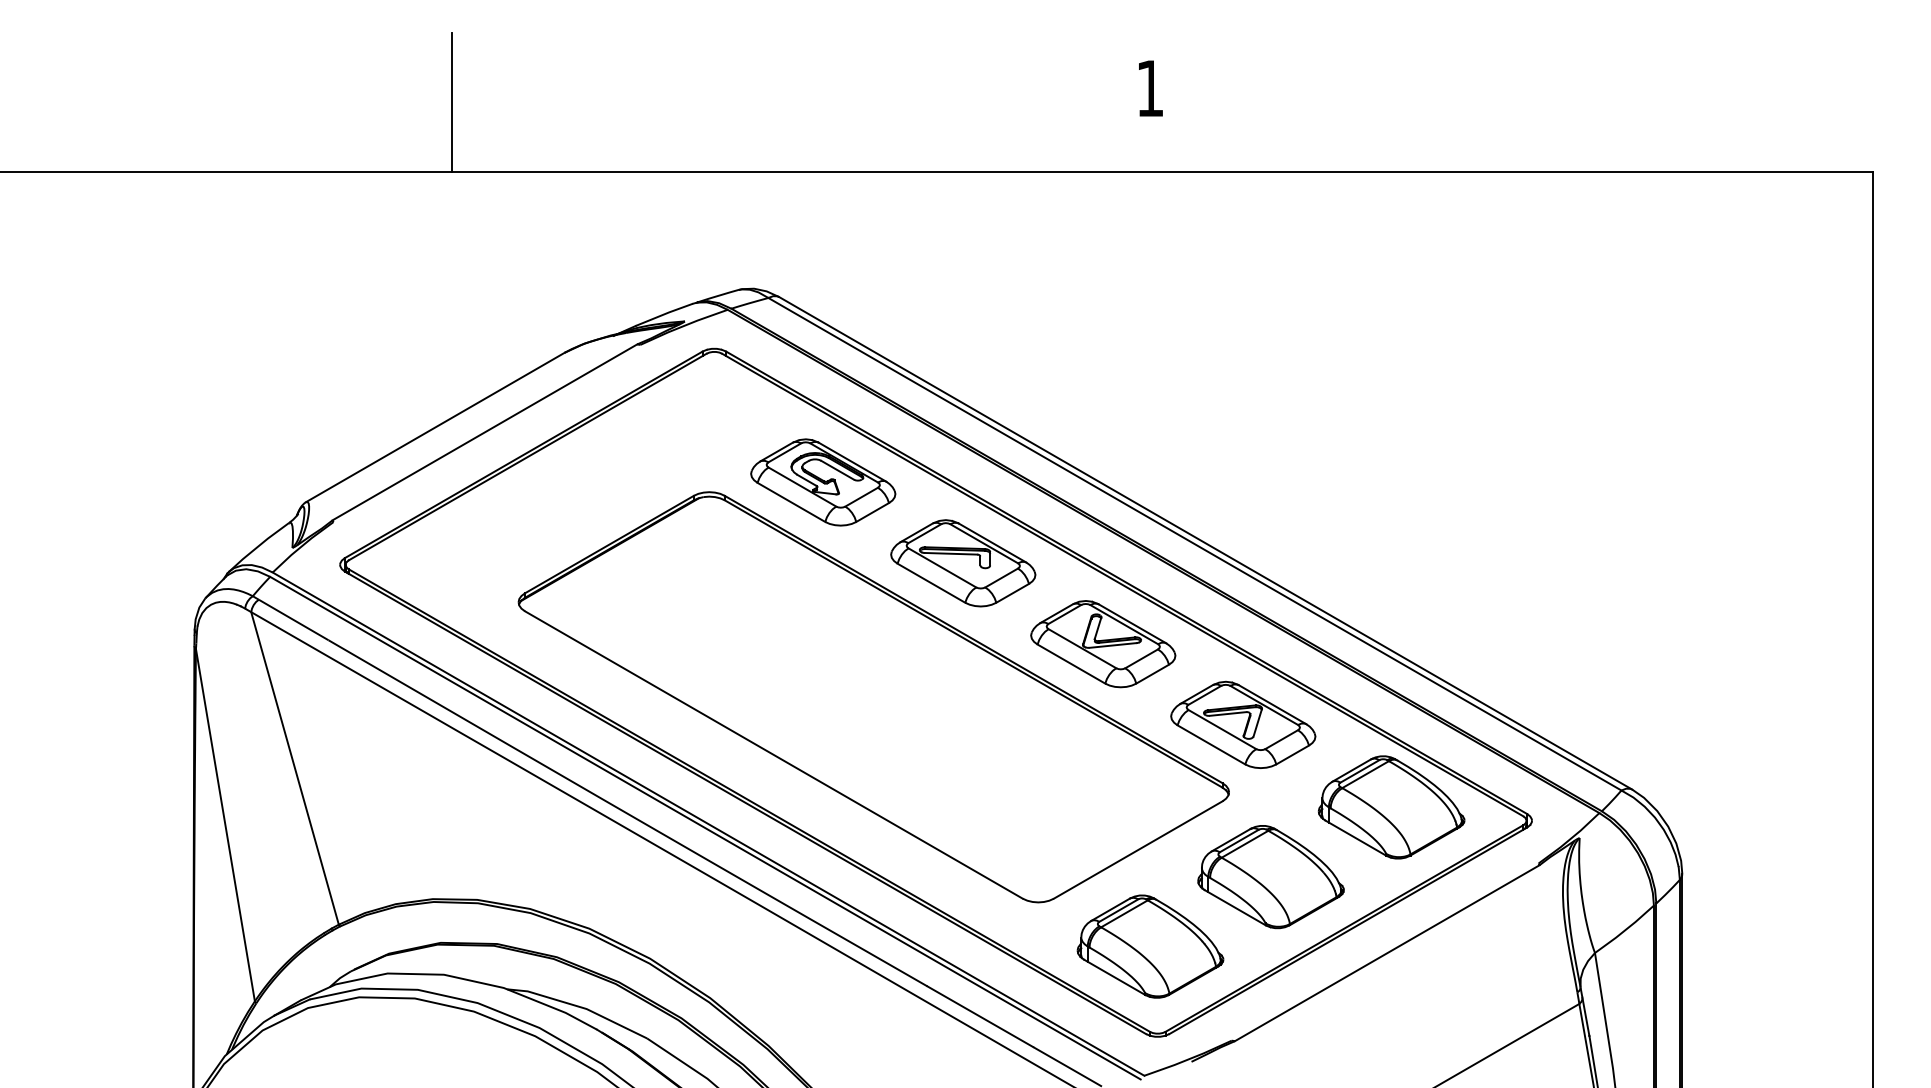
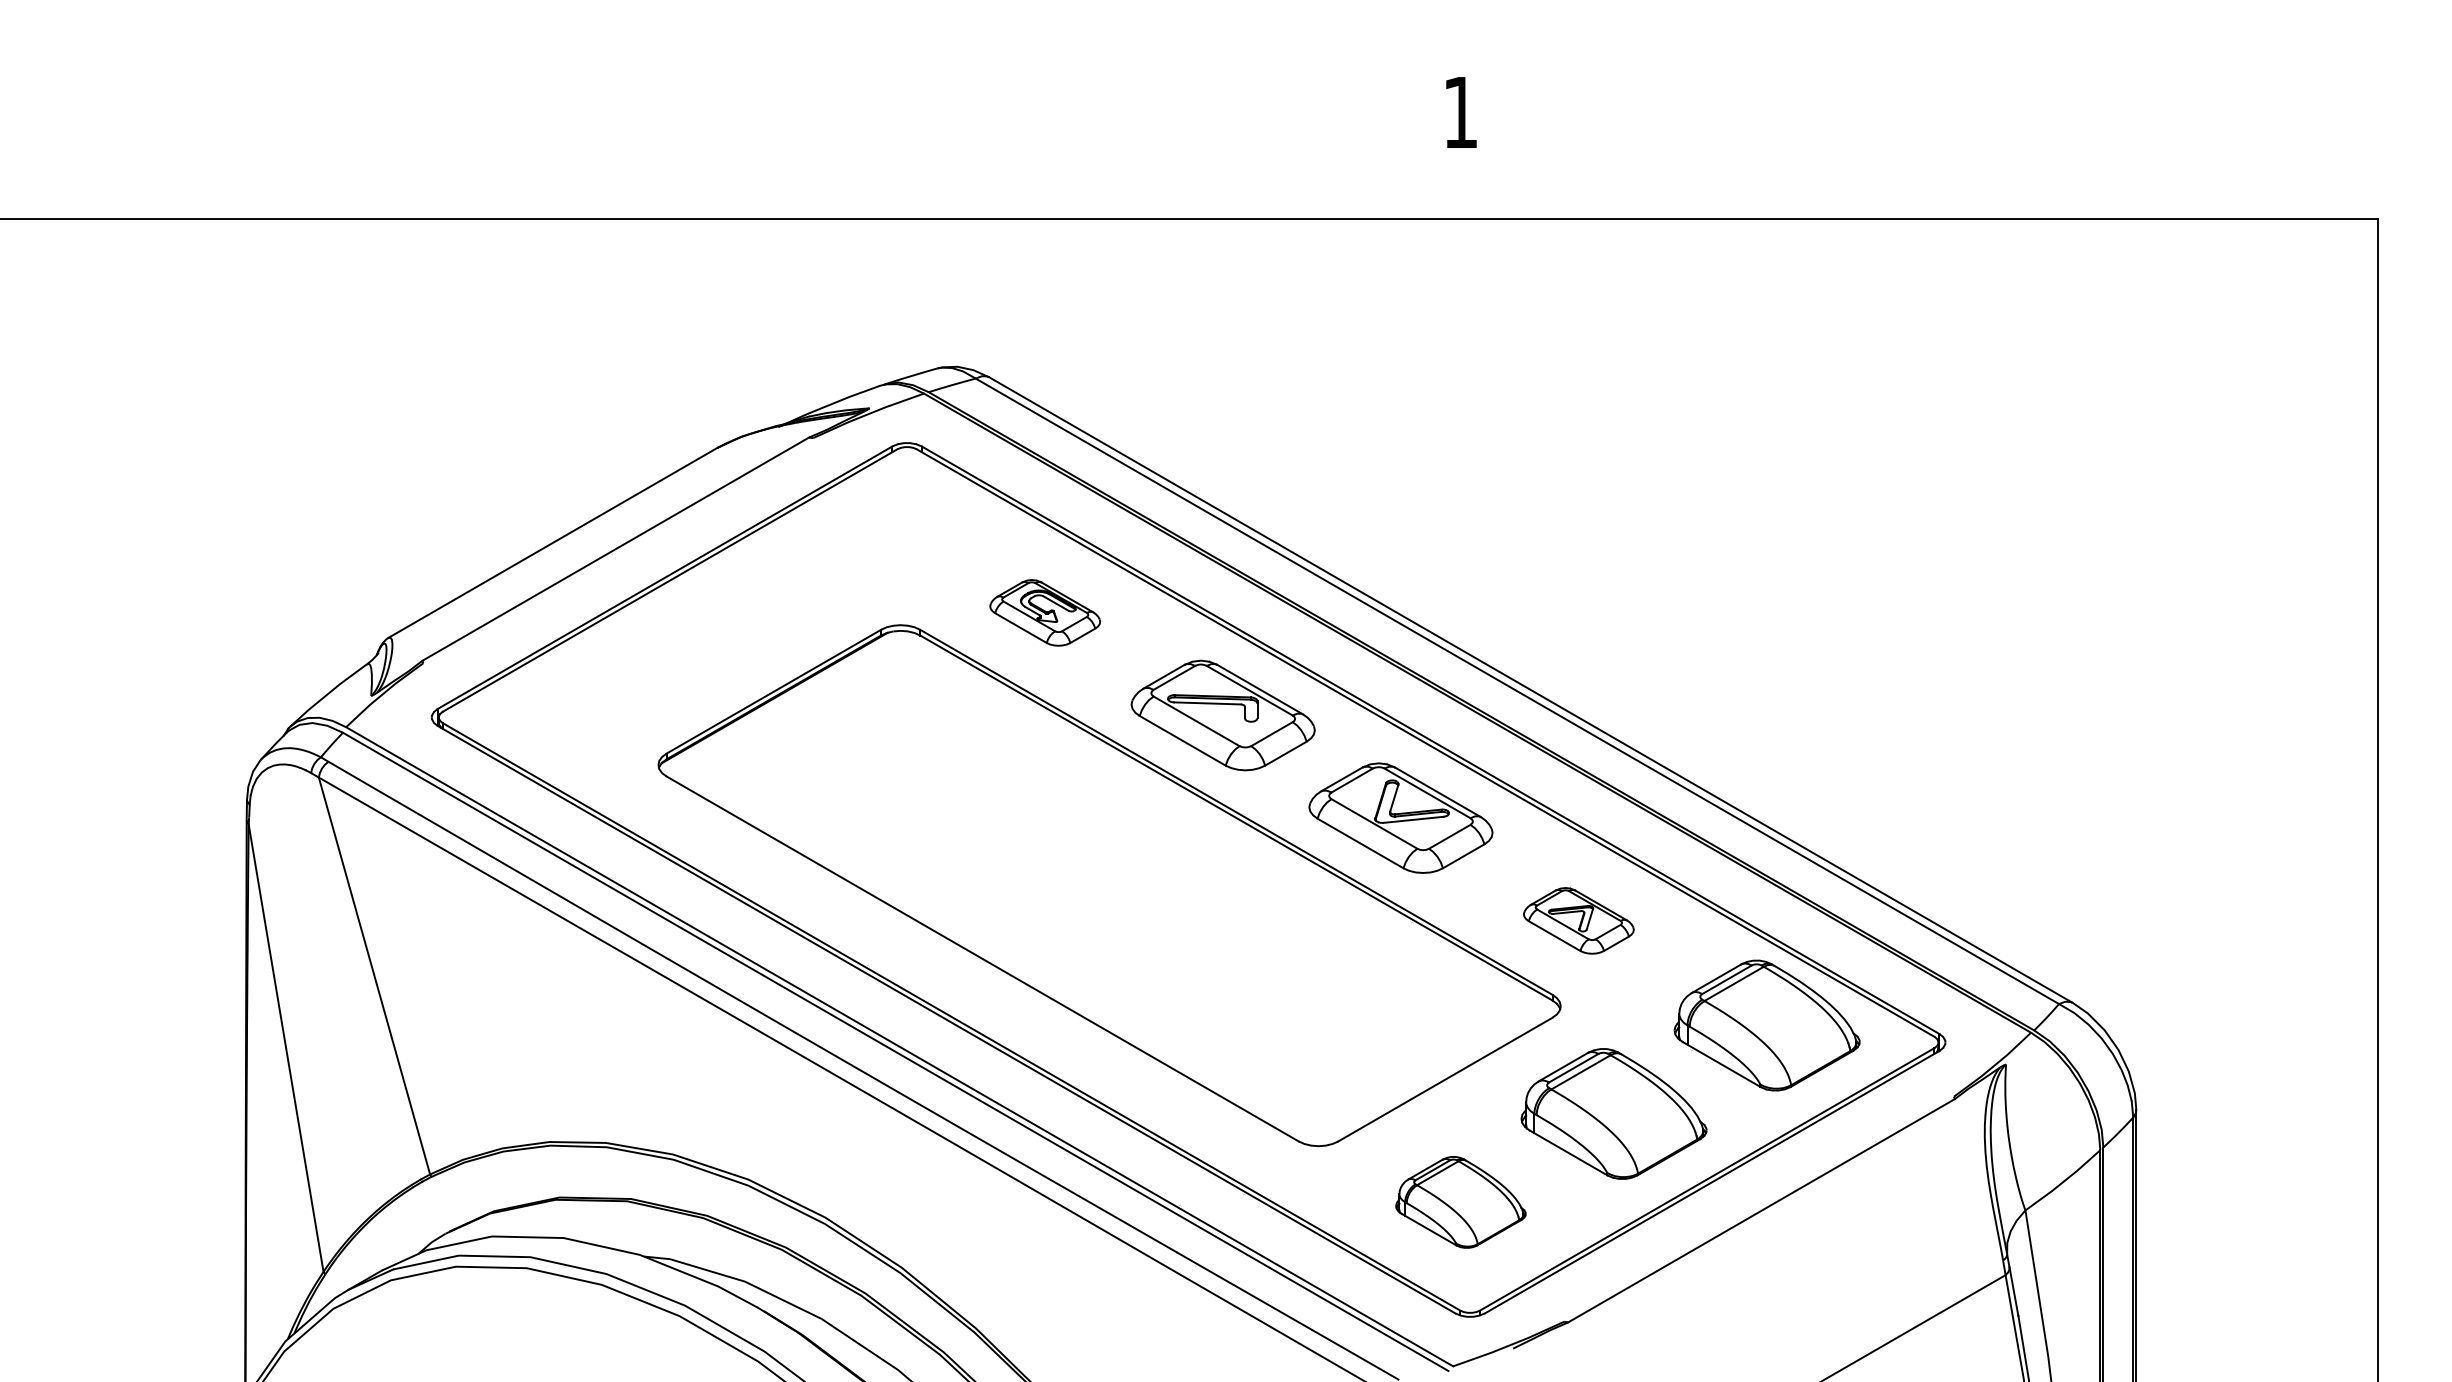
line: (451, 102) -> (573, 130), removed
part: (822, 482) -> (1044, 612), size x0.6
part: (1243, 724) -> (1578, 920), size x0.6
part: (1150, 946) -> (1460, 1202), size x0.7

